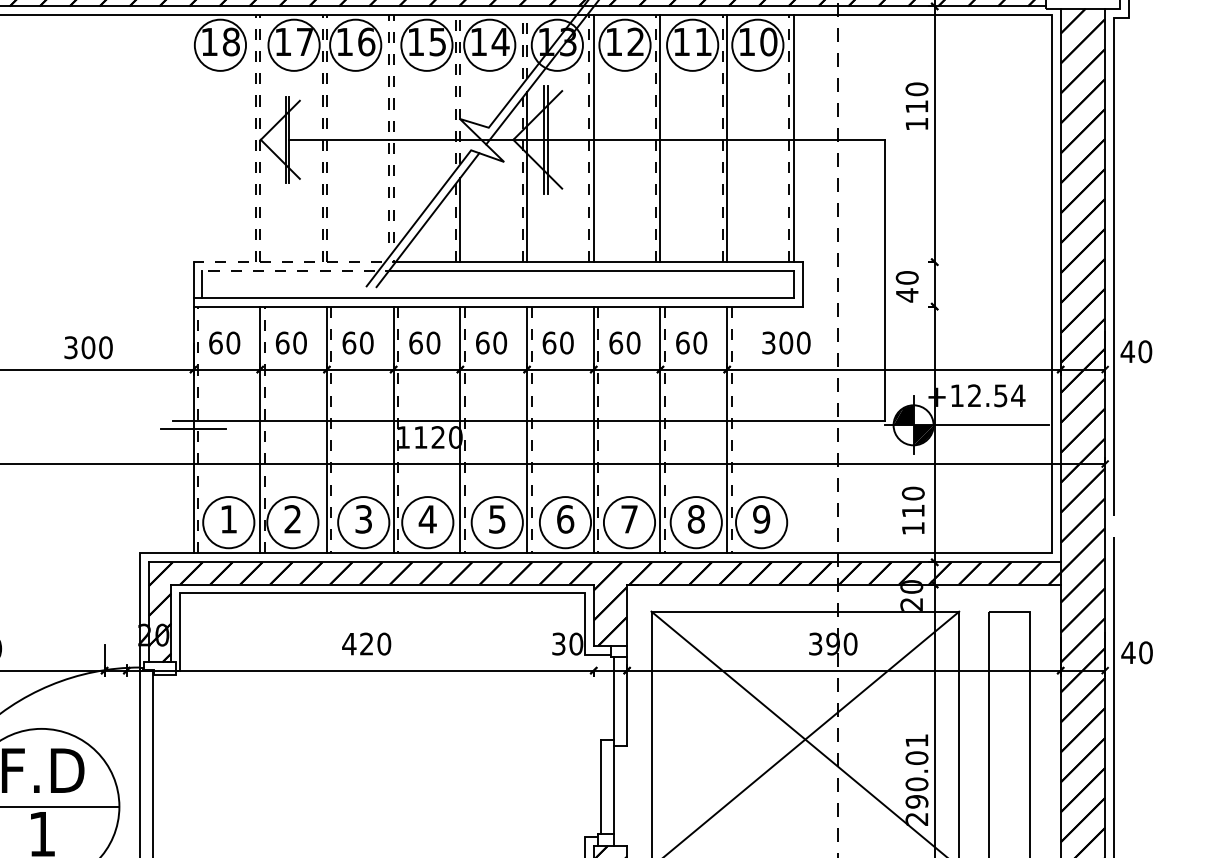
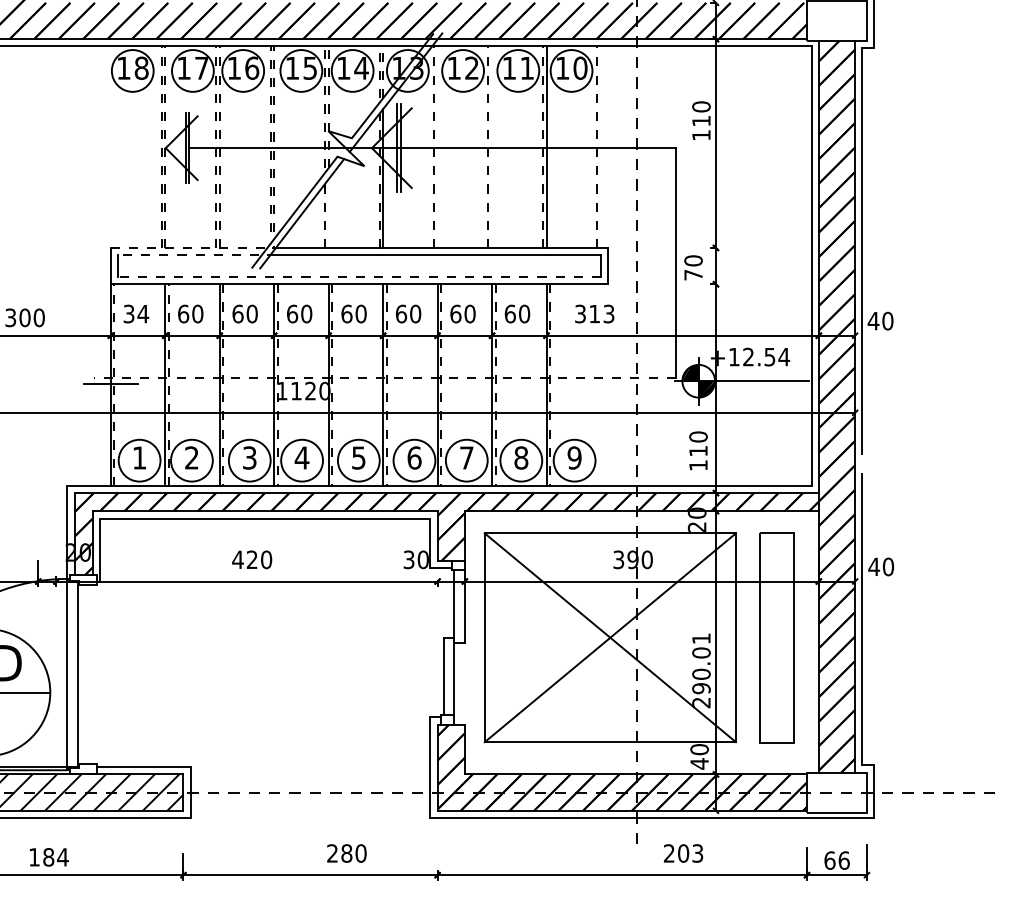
line: (593, 139) -> (437, 147), removed
line: (661, 139) -> (492, 147), removed
line: (793, 139) -> (600, 147), removed
line: (460, 219) -> (328, 213), removed
text: (907, 295) -> (693, 275), 40 -> 70
line: (493, 298) -> (355, 277), solid -> dashed
text: (224, 342) -> (136, 313), 60 -> 34
text: (794, 342) -> (601, 313), 300 -> 313
line: (528, 420) -> (384, 377), solid -> dashed

